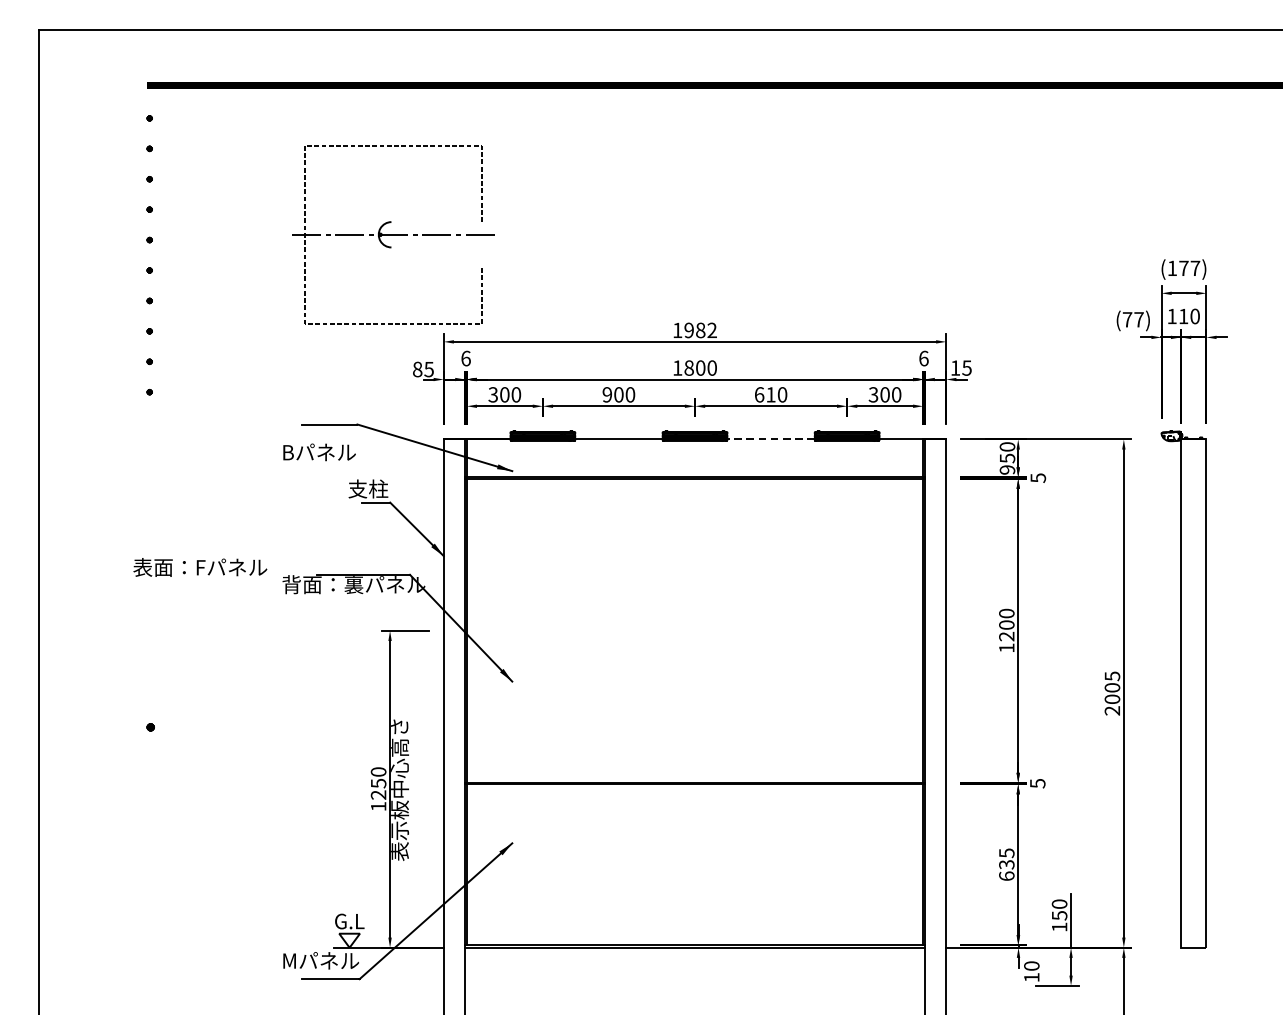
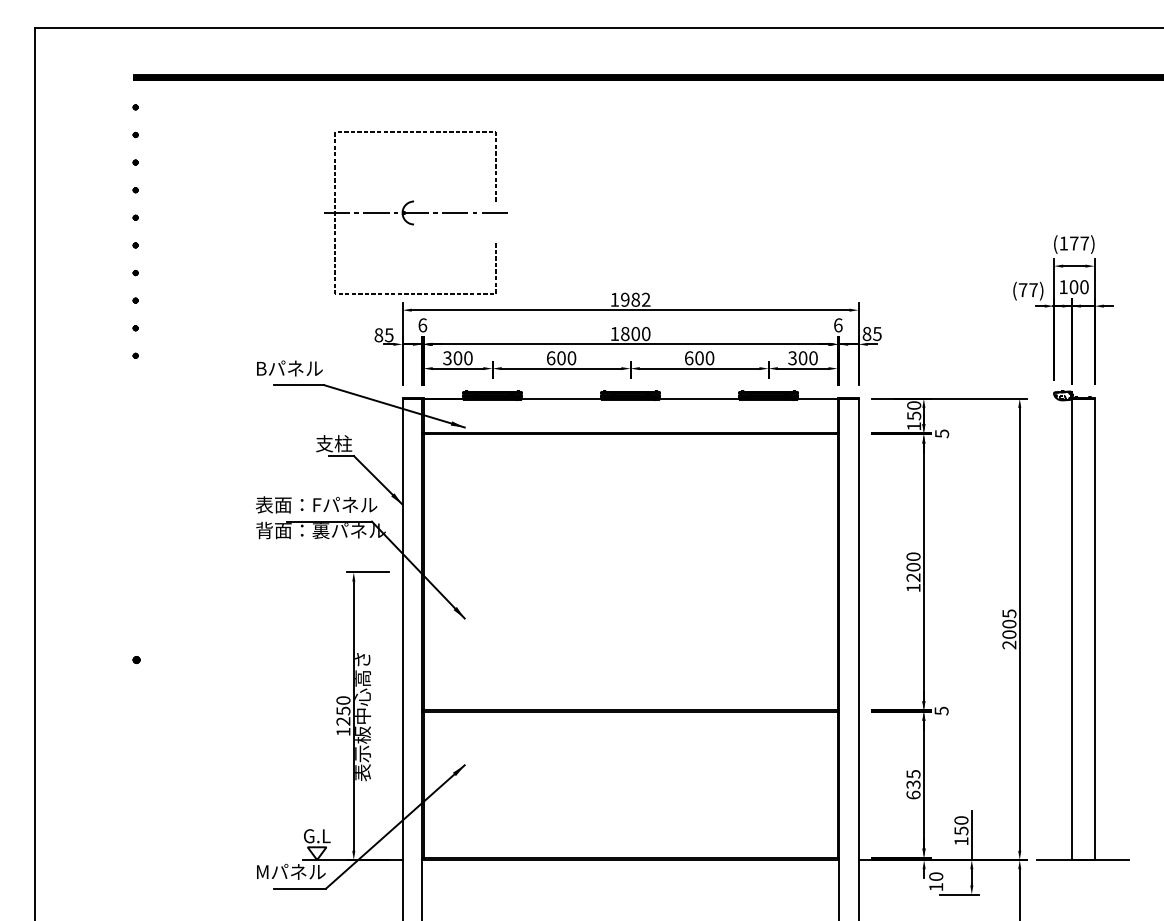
part: (393, 234) -> (415, 212), moved
text: (1183, 316) -> (1073, 287), 110 -> 100
text: (954, 368) -> (866, 334), 15 -> 85
text: (606, 395) -> (550, 358), 900 -> 600
text: (770, 395) -> (699, 358), 610 -> 600
line: (770, 439) -> (699, 398), dashed -> solid
text: (319, 452) -> (289, 368), moved
text: (1007, 470) -> (914, 426), 950 -> 150
text: (200, 567) -> (316, 504), moved
line: (1194, 948) -> (1083, 860), added

